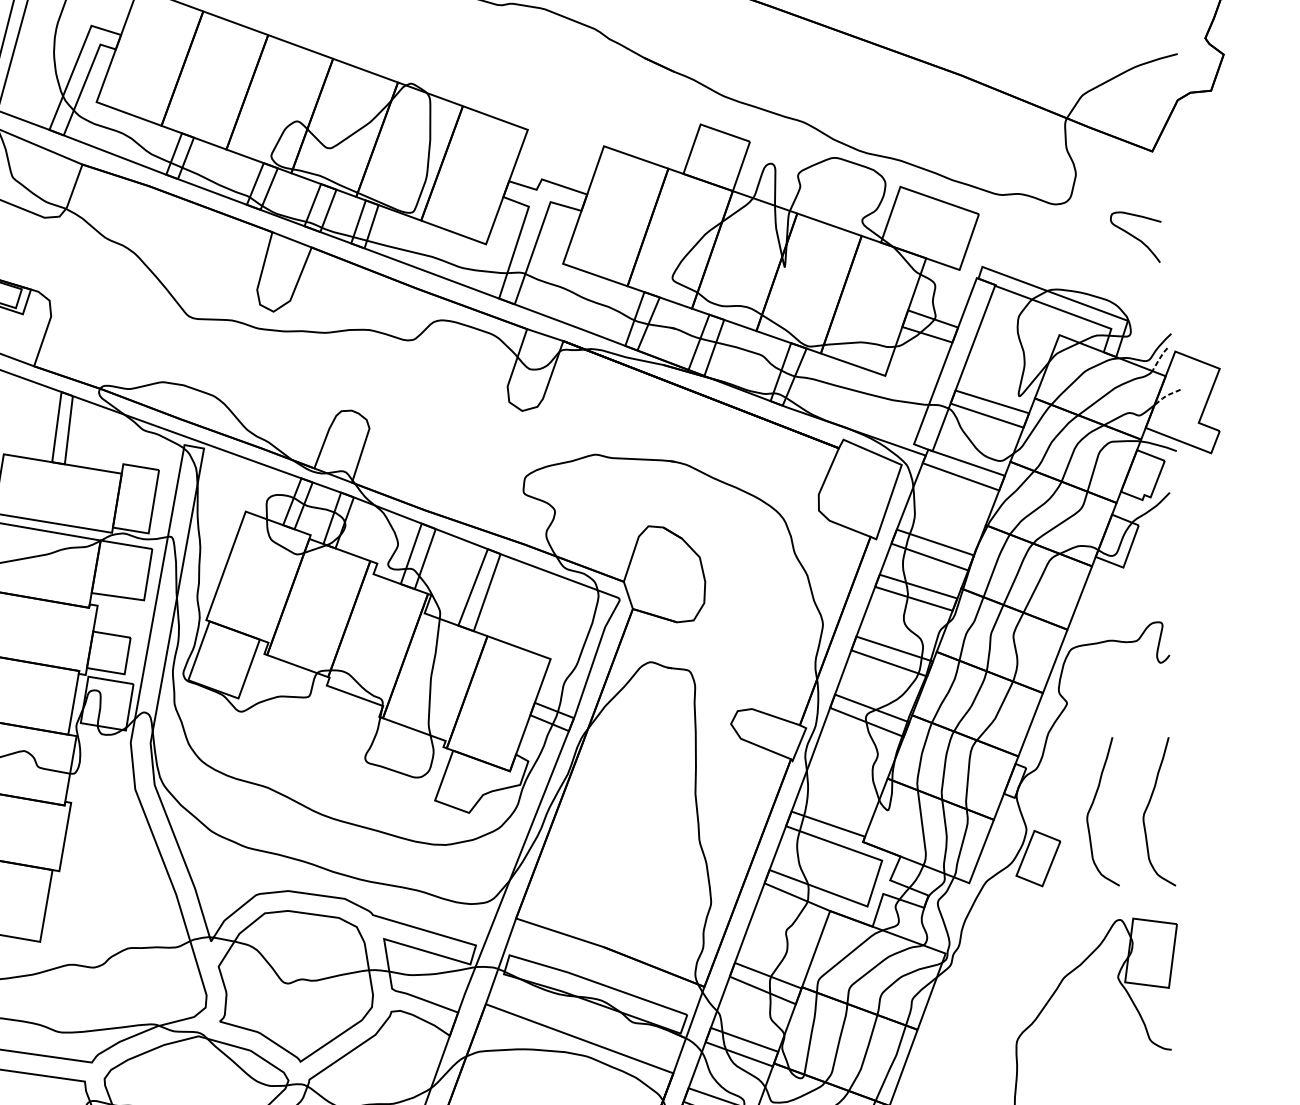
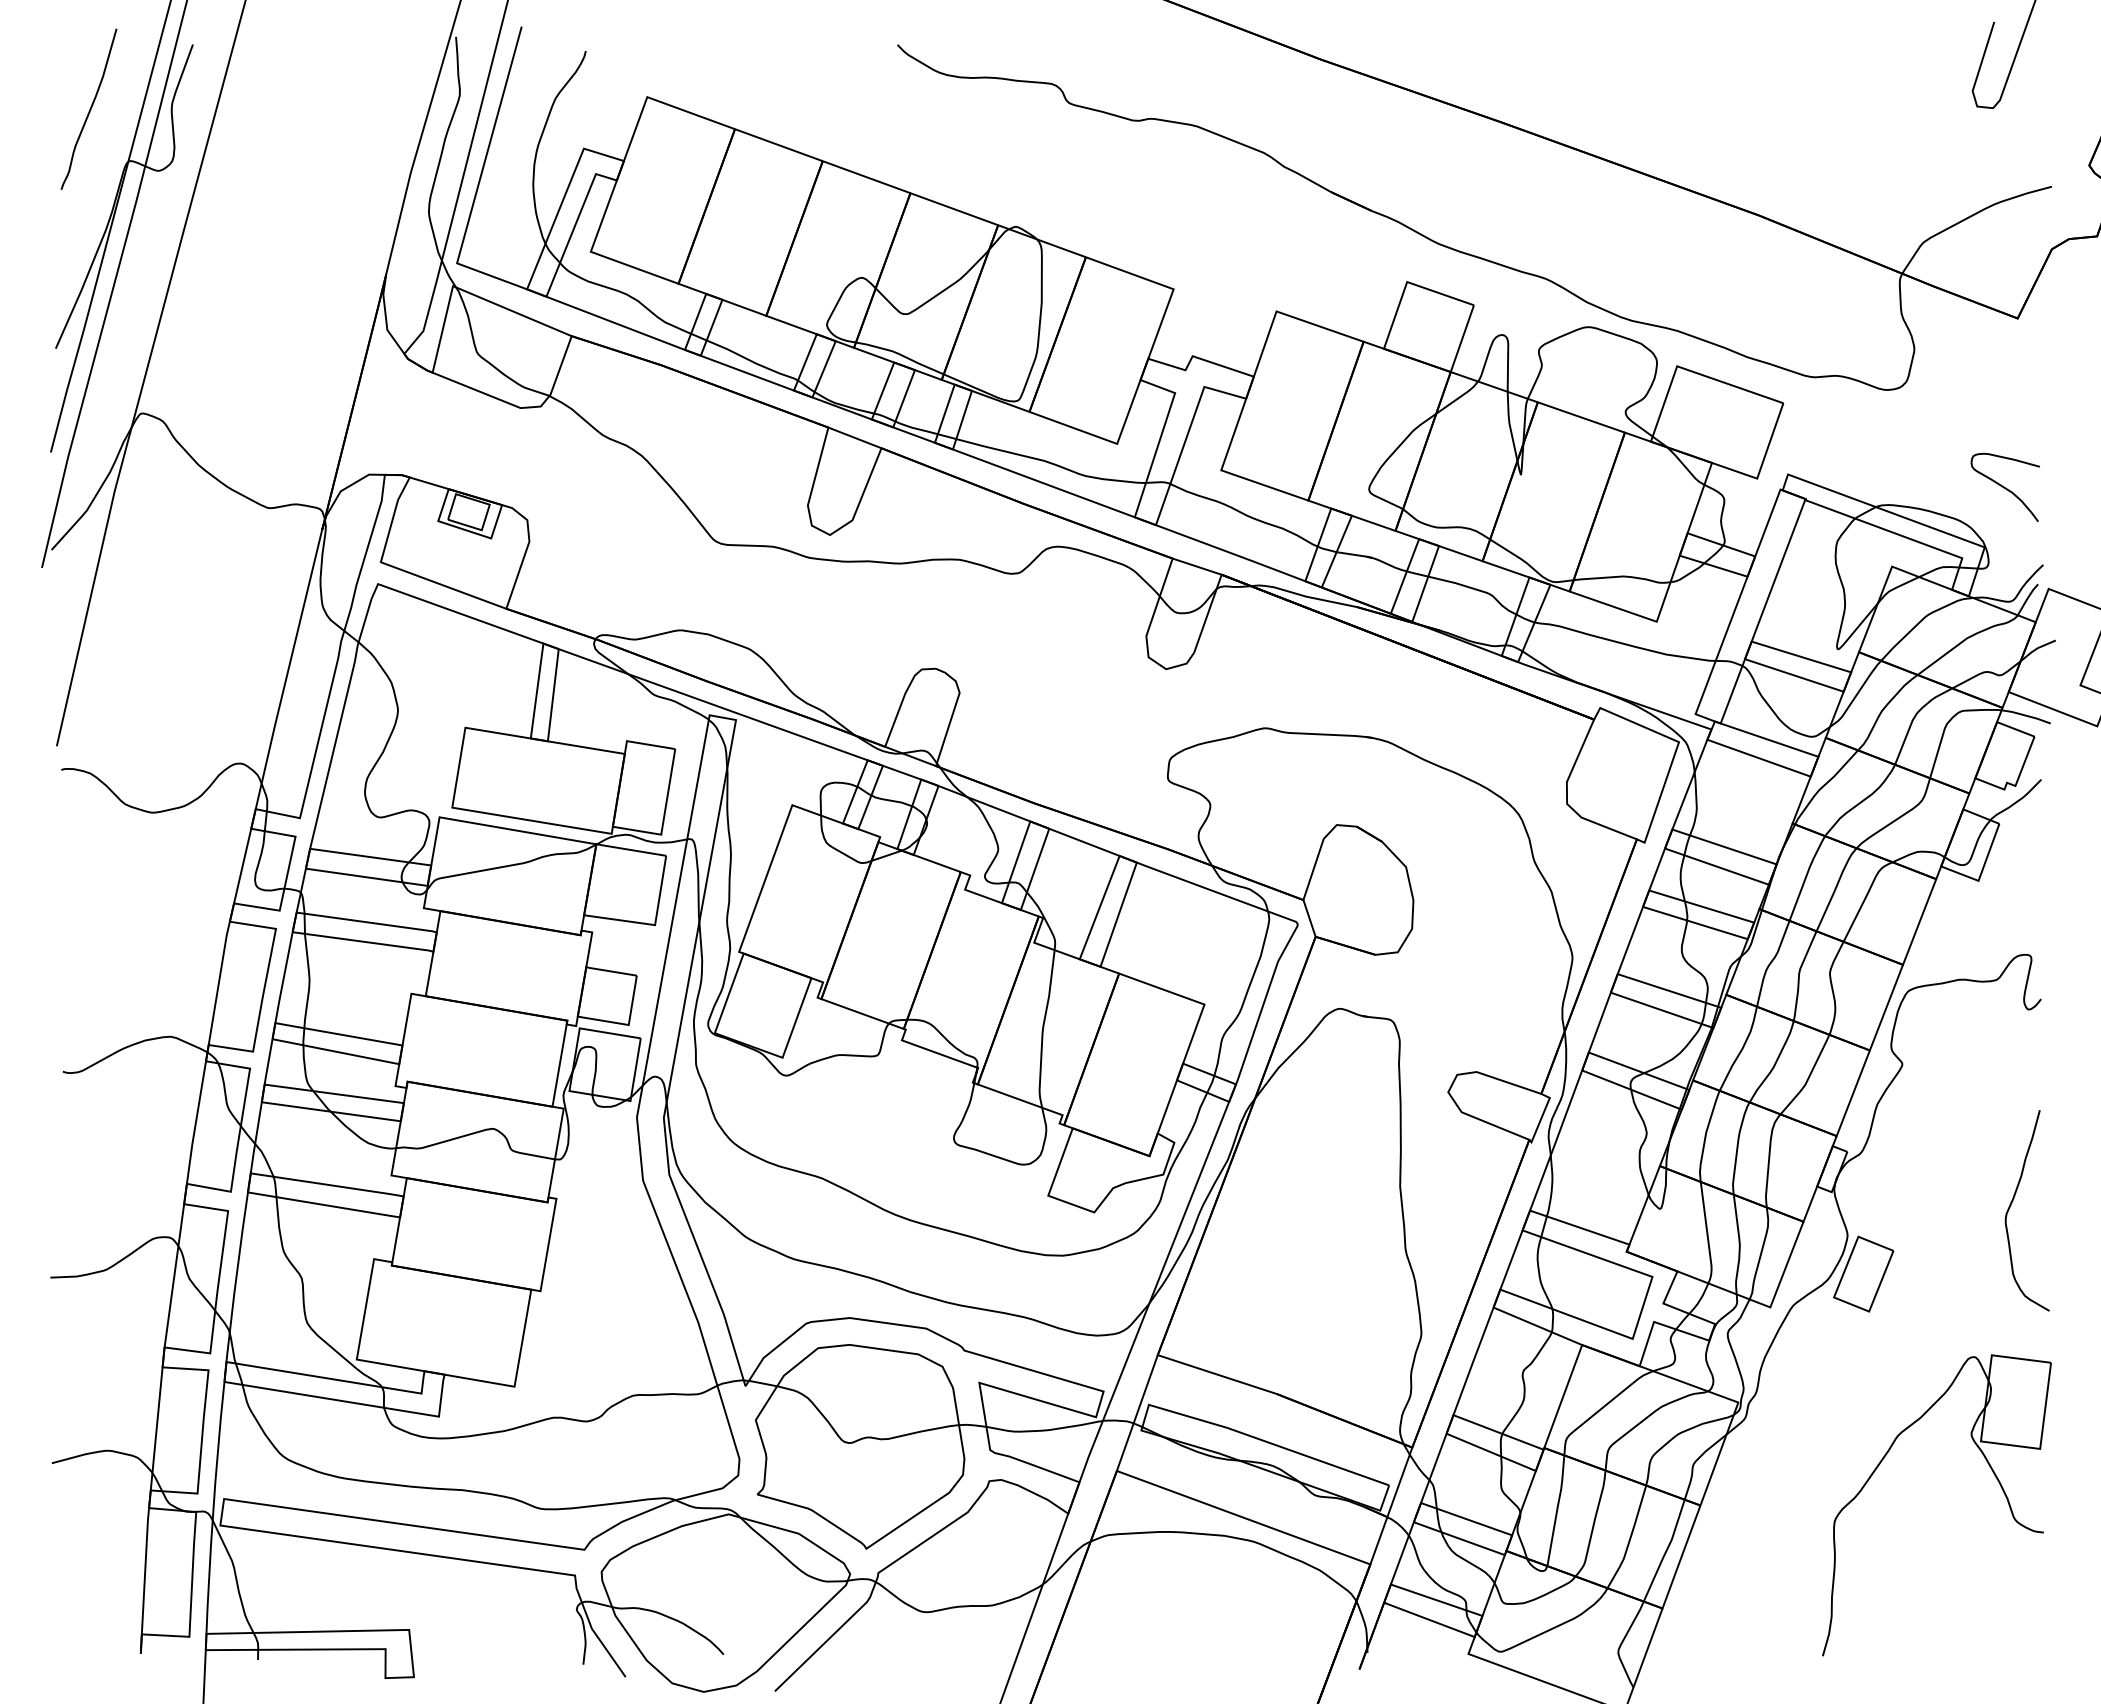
curve: (1135, 236) -> (2004, 486), moved
line: (1159, 359) -> (2027, 599), dashed -> solid
line: (1166, 396) -> (2036, 649), dashed -> solid
curve: (1092, 806) -> (1936, 1203), removed

